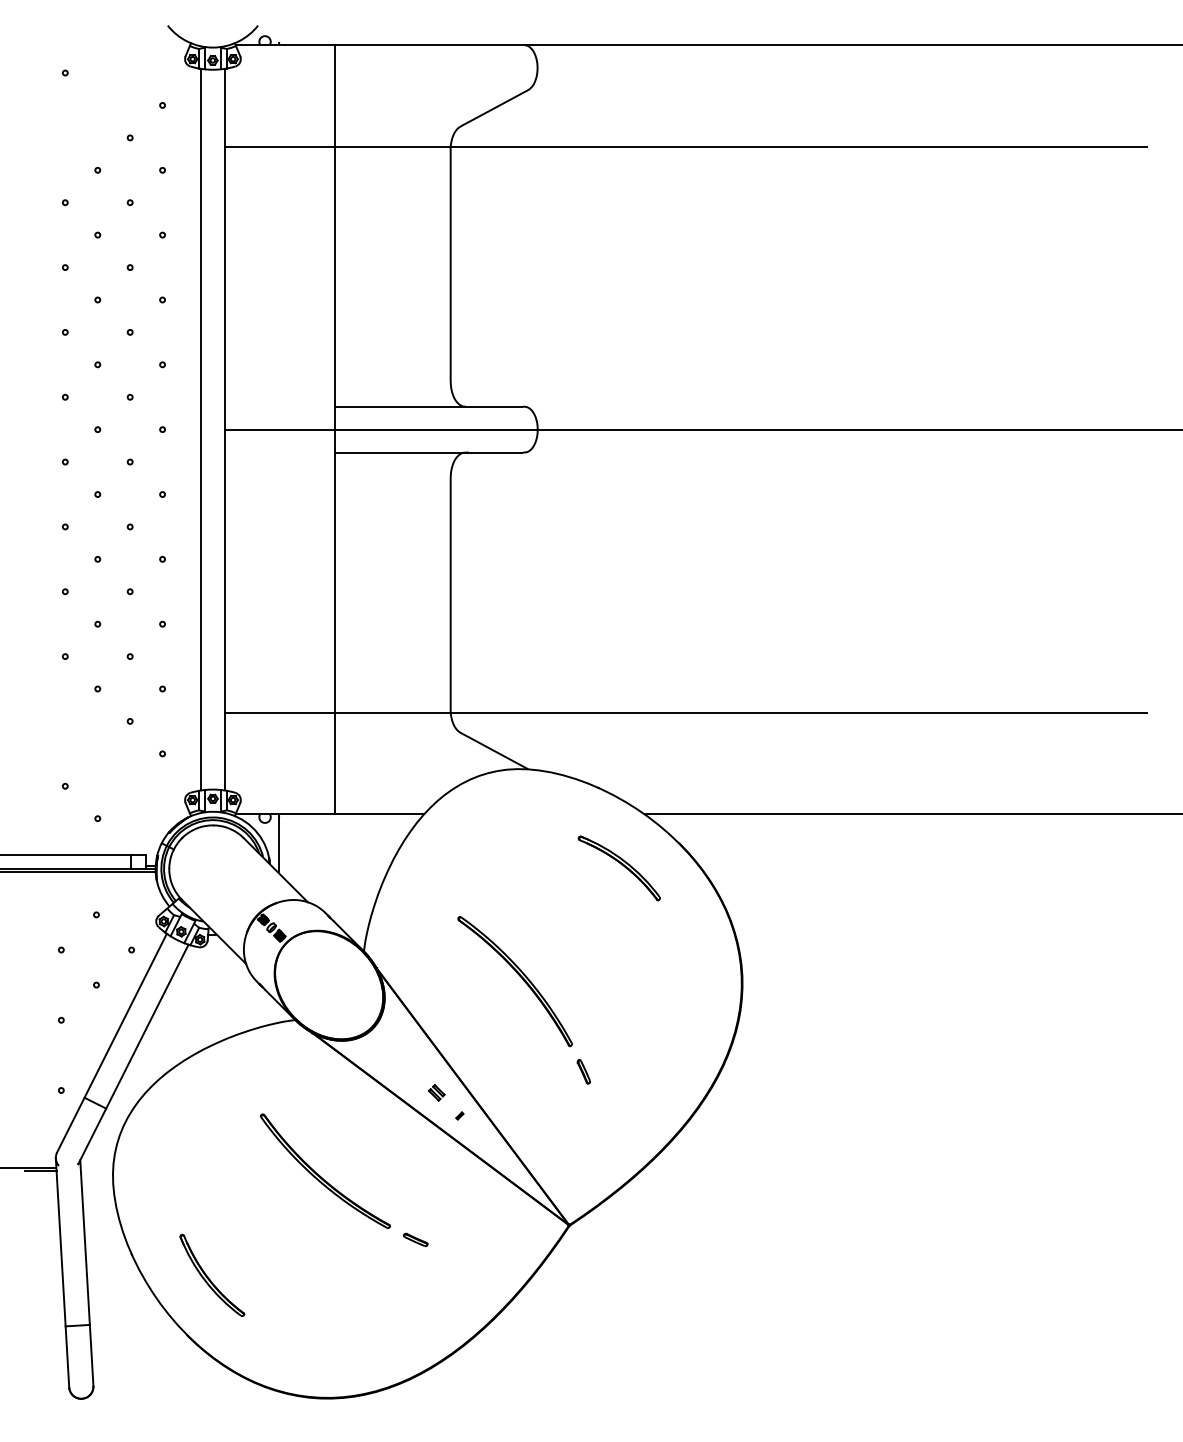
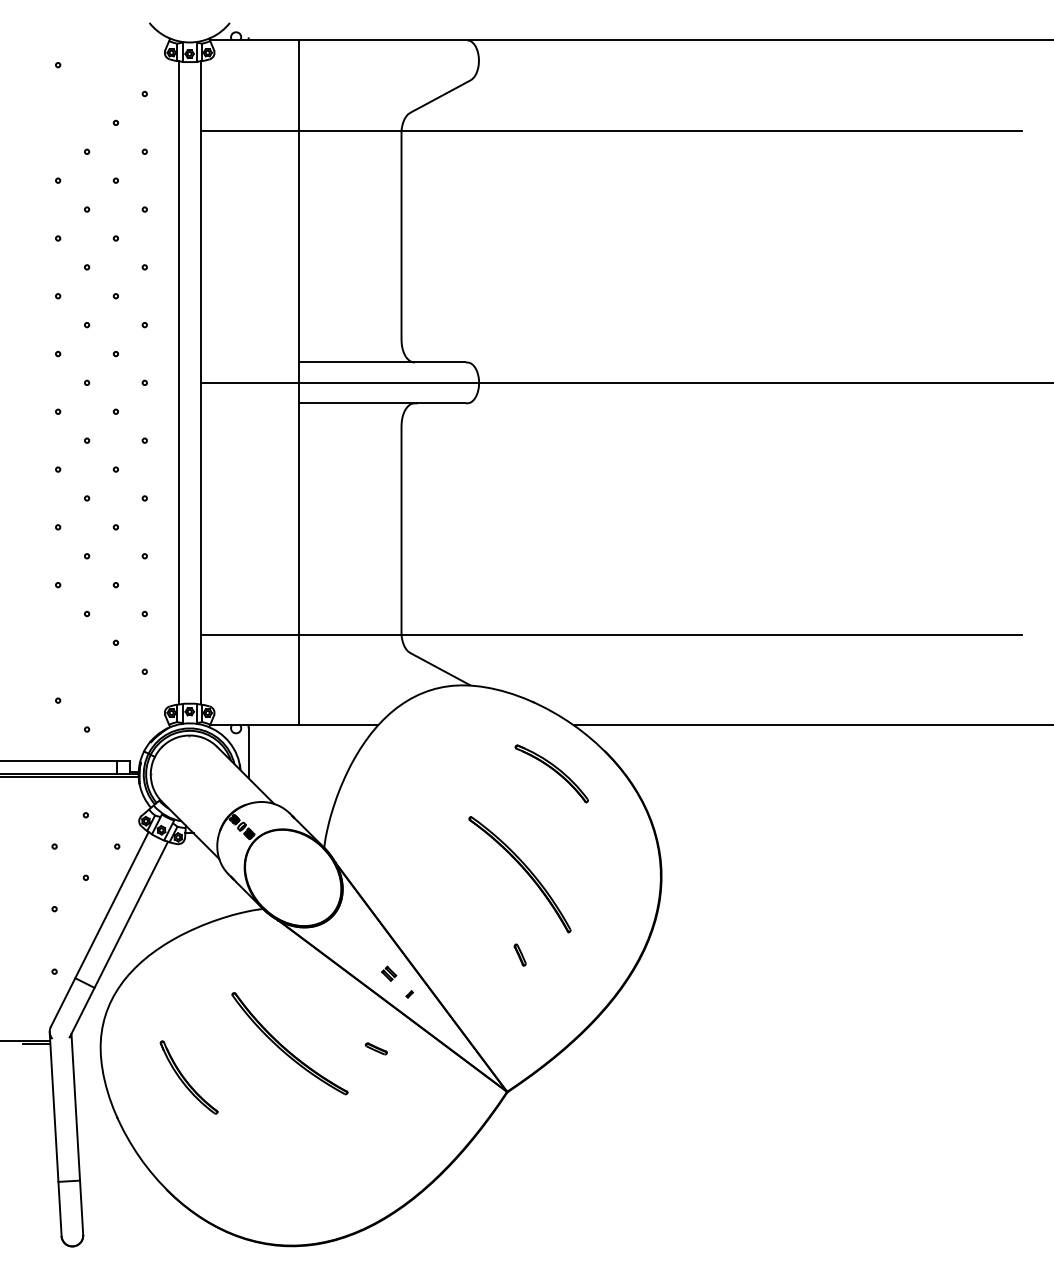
part: (521, 979) -> (525, 872), moved
part: (415, 1239) -> (376, 1048), moved
part: (211, 1275) -> (188, 1077), moved

